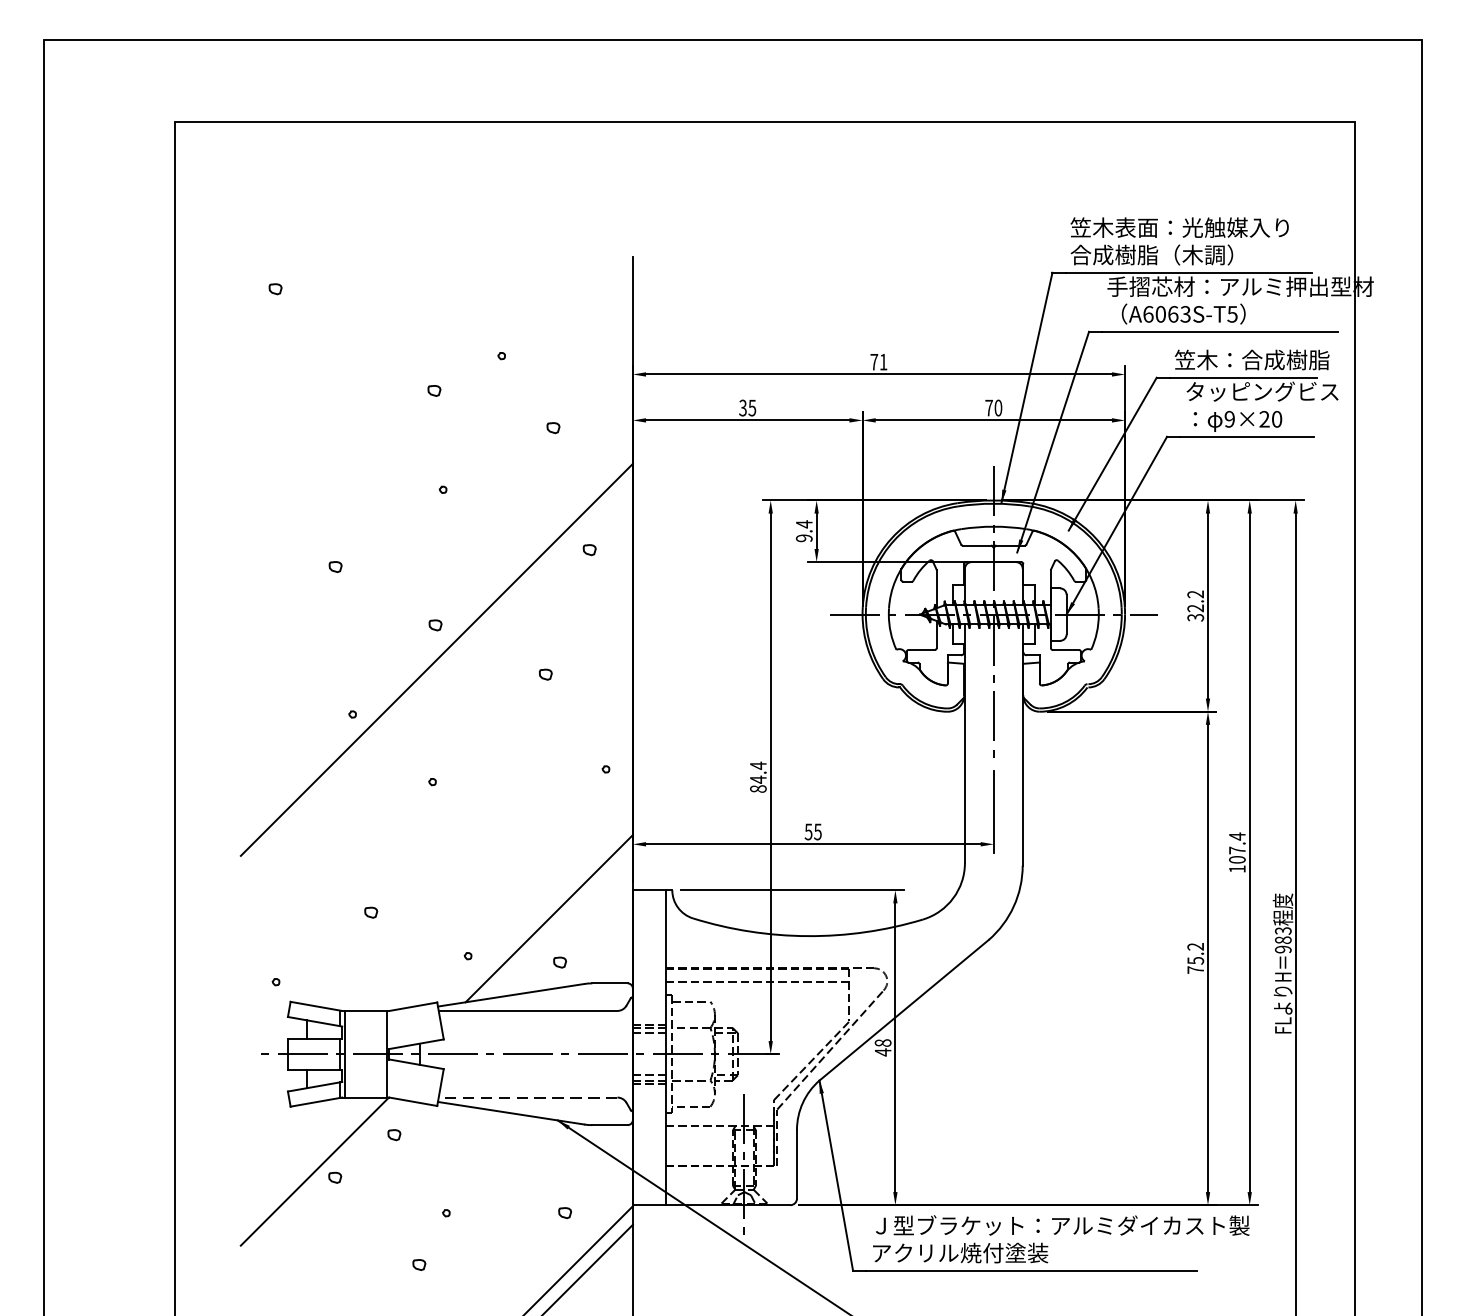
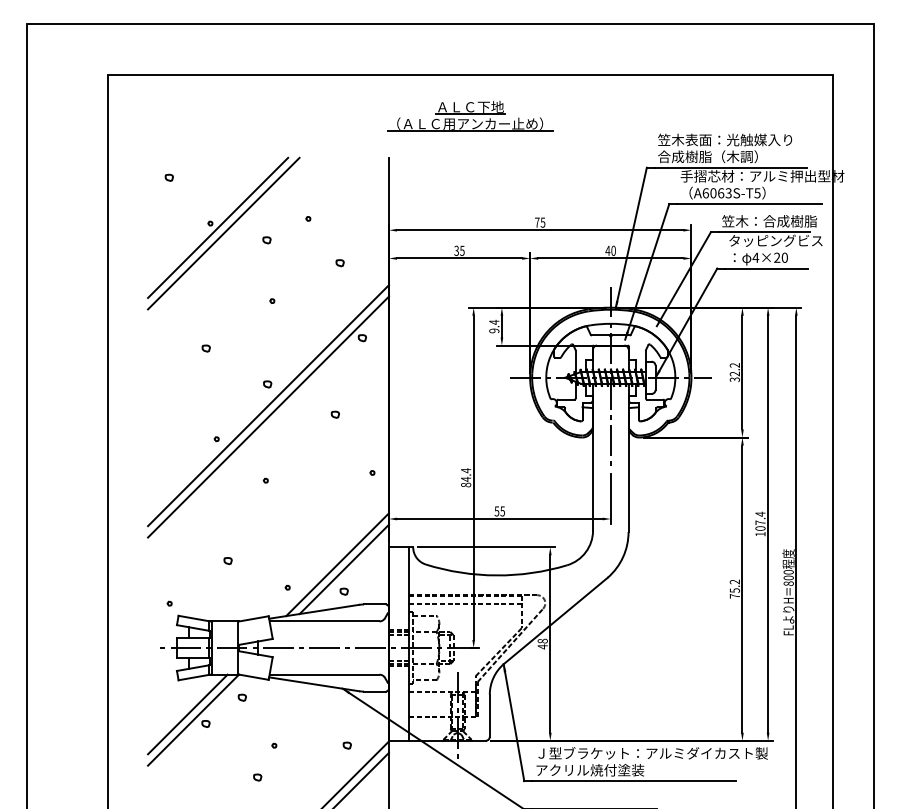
part: (765, 189) -> (470, 116), added
text: (882, 361) -> (542, 222), 71 -> 75
part: (363, 379) -> (223, 233), added
text: (988, 407) -> (607, 250), 70 -> 40
text: (1229, 418) -> (755, 257), 9×20 -> 4×20
line: (436, 677) -> (268, 416), added
line: (558, 926) -> (343, 569), added
text: (1282, 939) -> (788, 577), 983 -> 800
line: (527, 1097) -> (324, 674), dashed -> solid
line: (305, 1162) -> (187, 714), added

